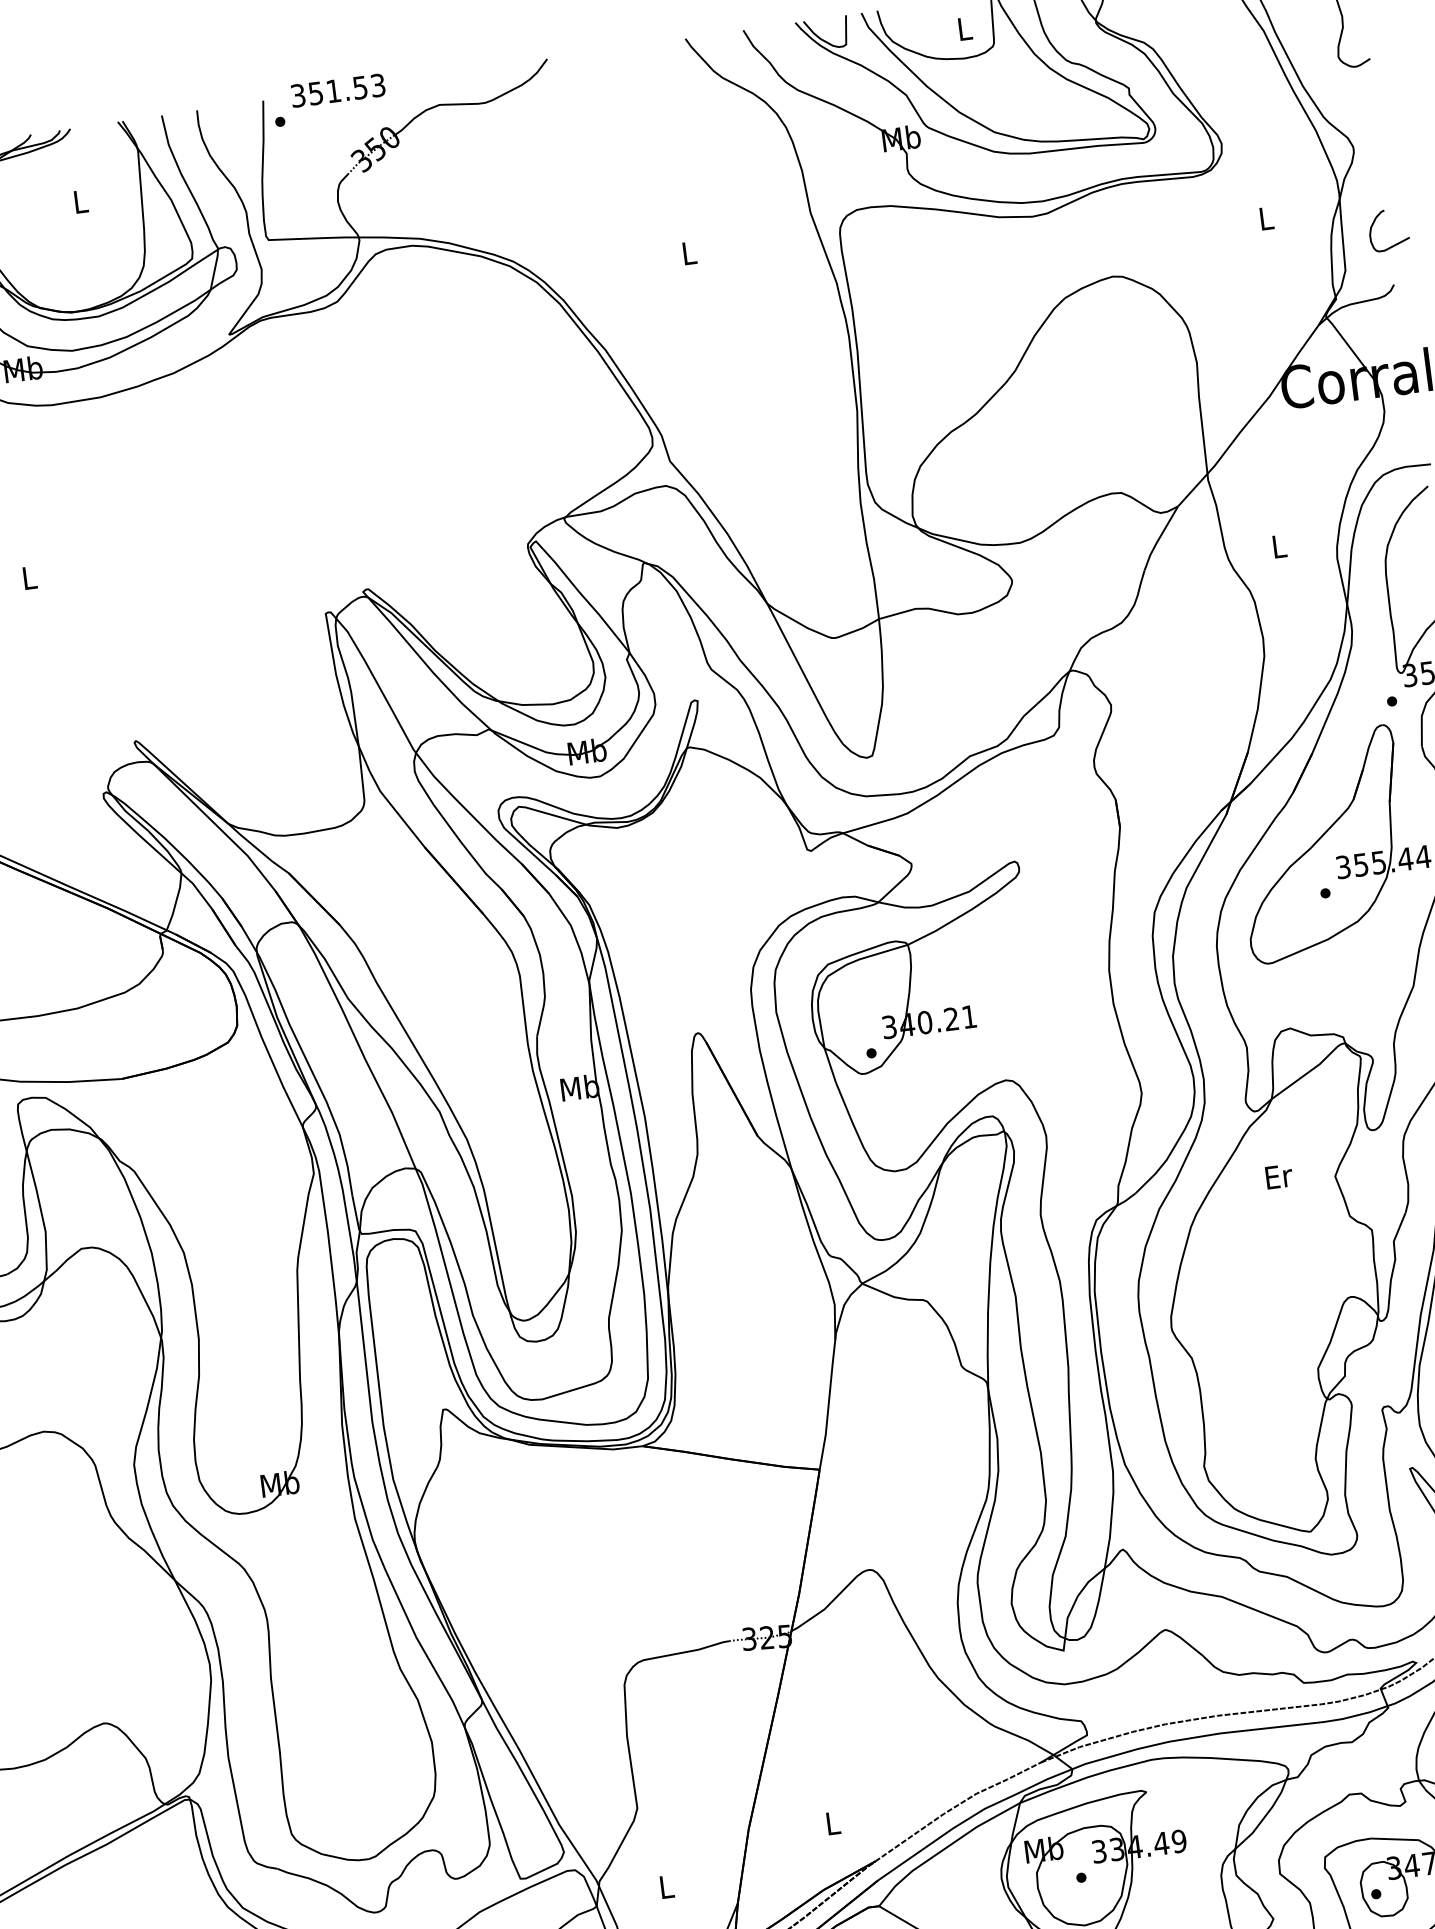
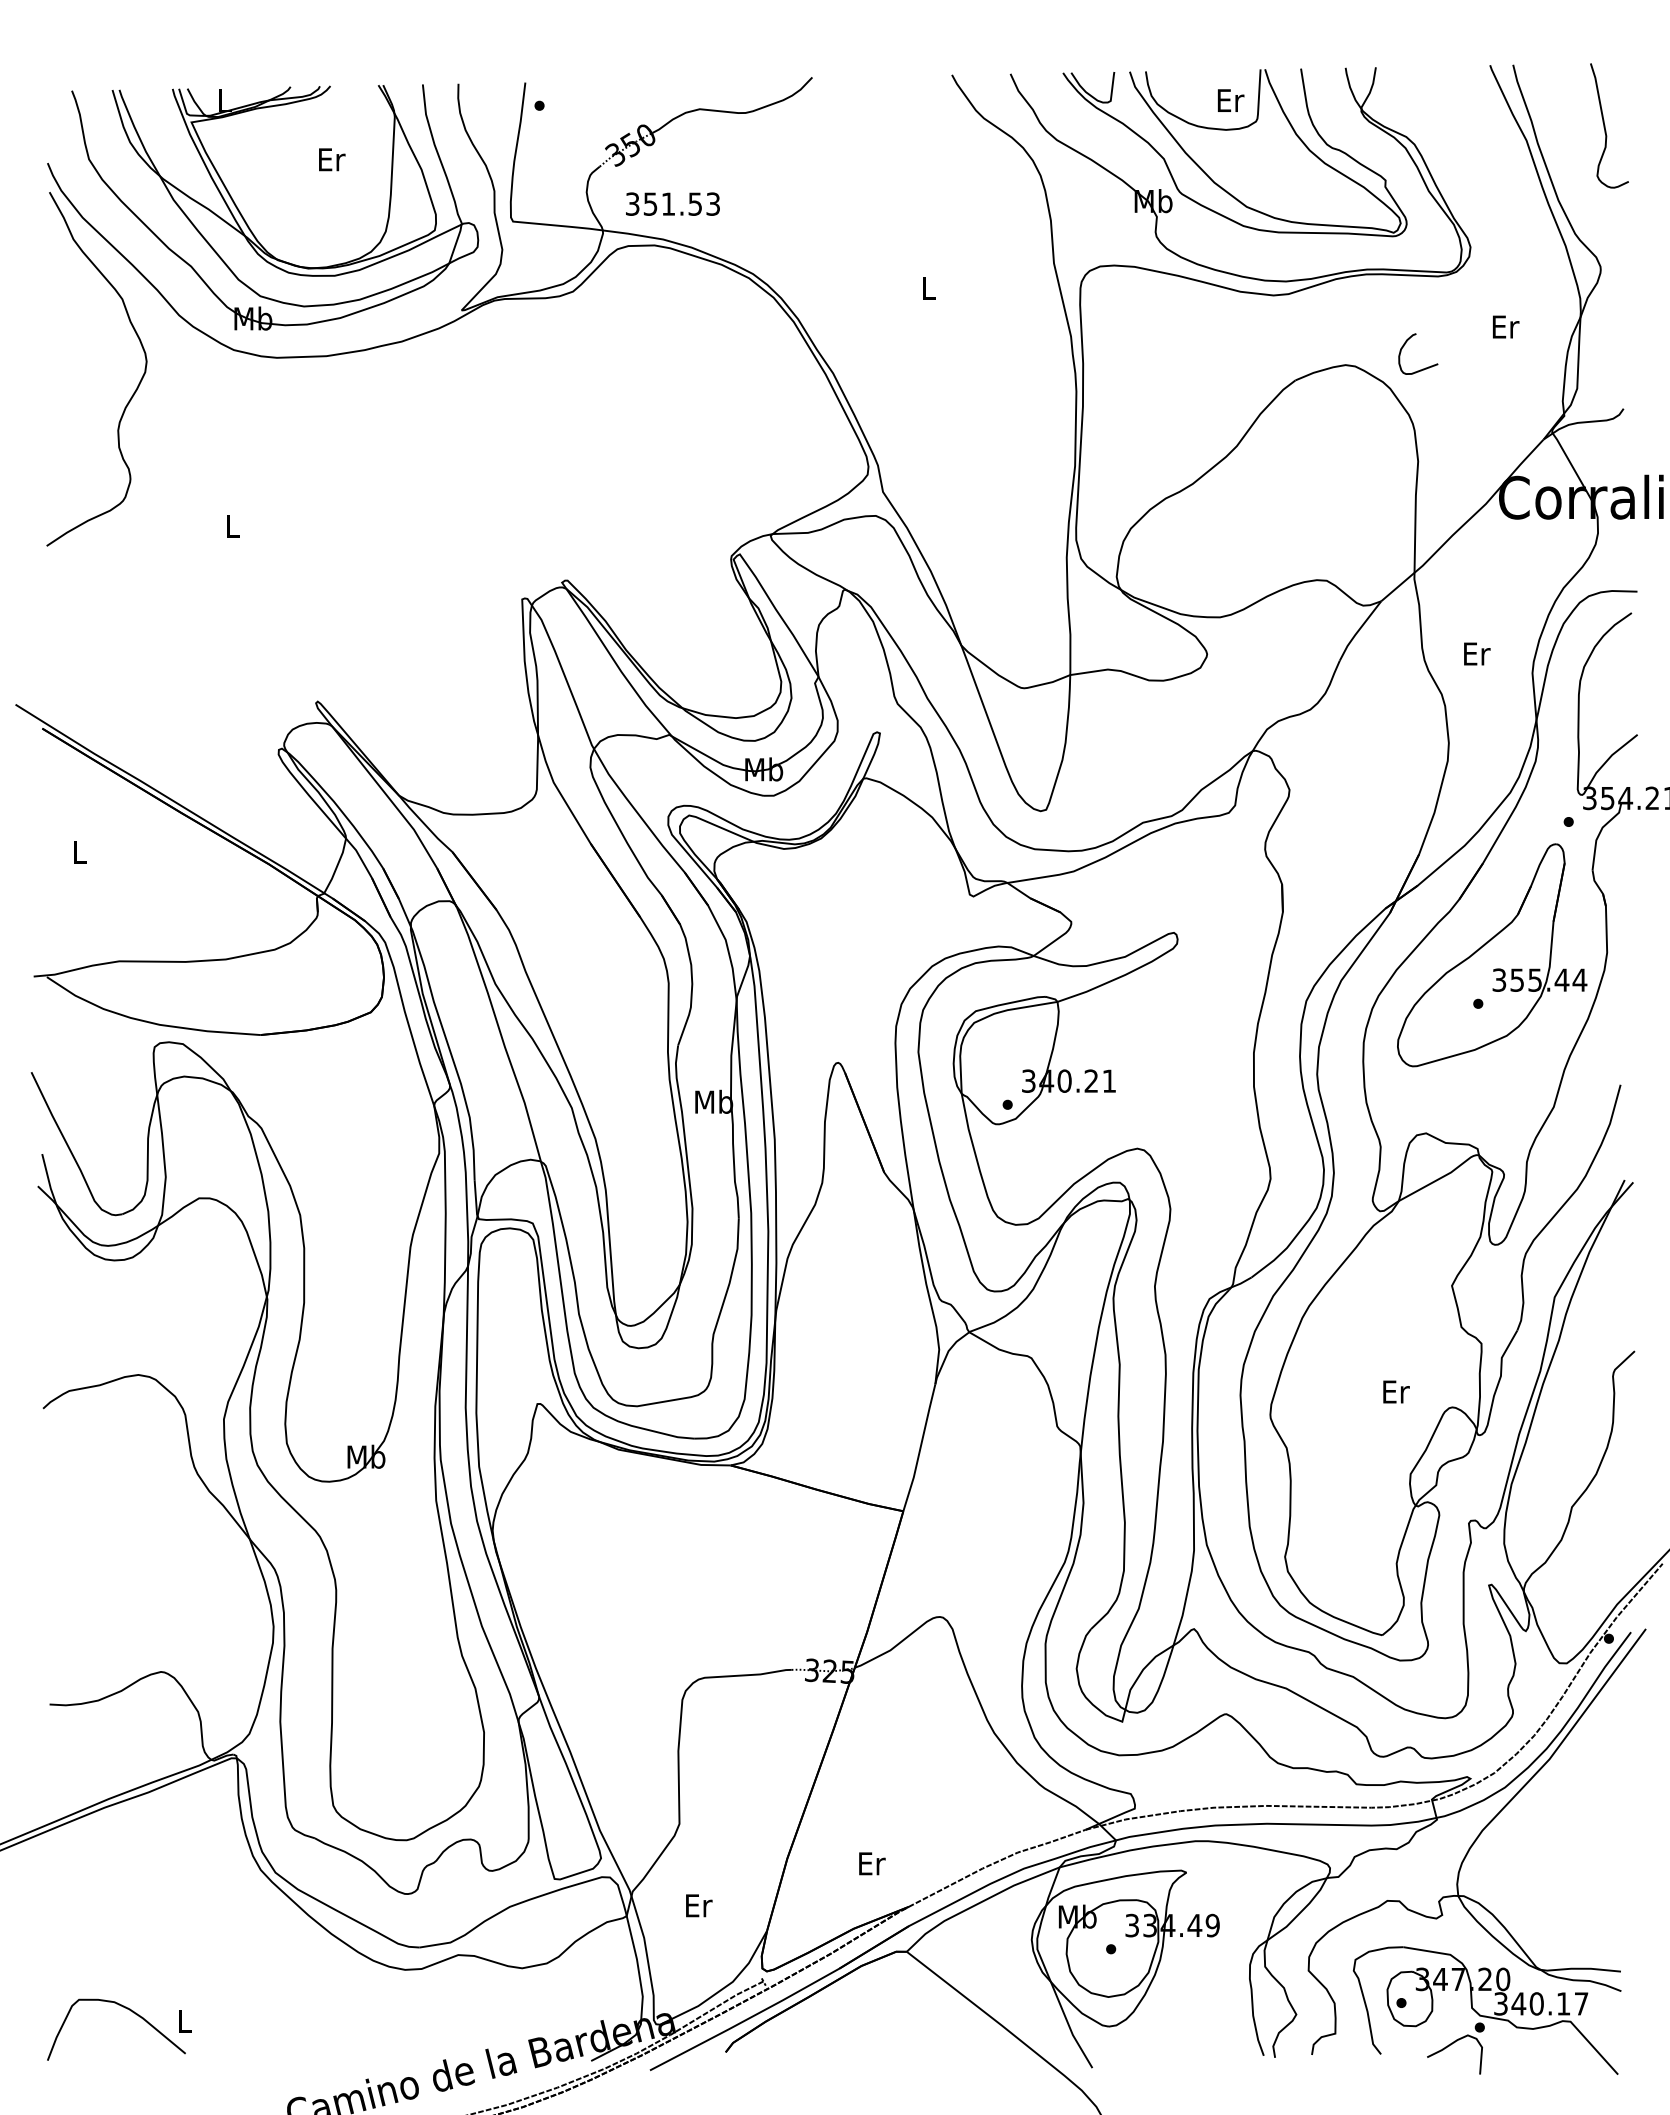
text: (964, 28) -> (1230, 100), L -> Er
text: (337, 90) -> (672, 203), moved
text: (81, 201) -> (332, 159), L -> Er
text: (1266, 218) -> (1505, 326), L -> Er
curve: (1394, 243) -> (1422, 368), moved
text: (1280, 545) -> (1477, 653), L -> Er
text: (1279, 1176) -> (1396, 1391), moved
text: (833, 1823) -> (872, 1863), L -> Er
text: (667, 1886) -> (699, 1905), L -> Er

